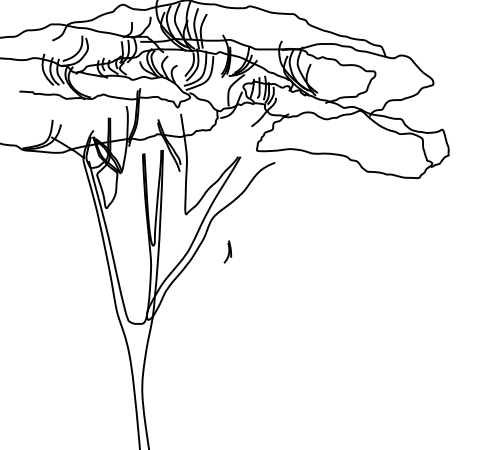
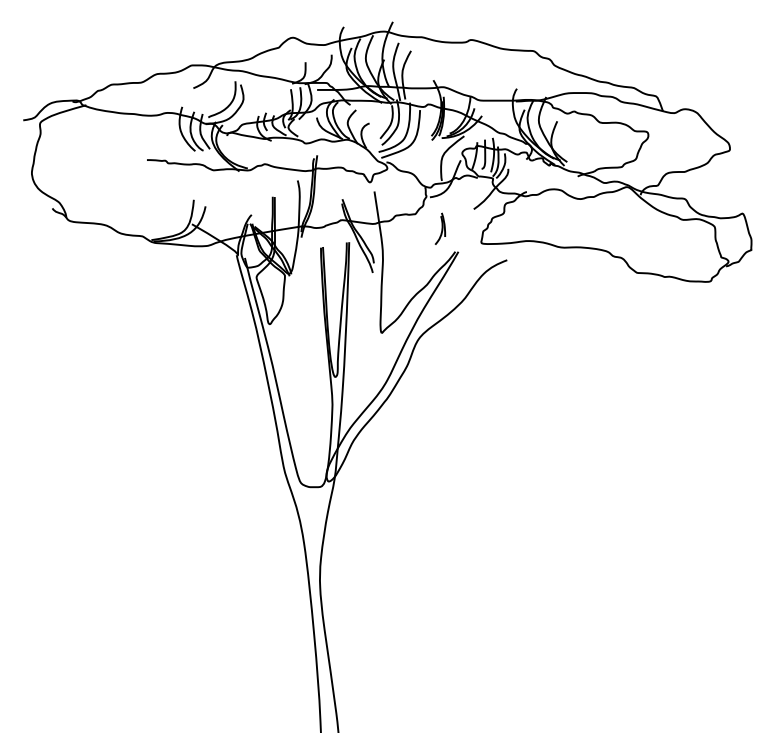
part: (227, 251) -> (440, 228), moved

